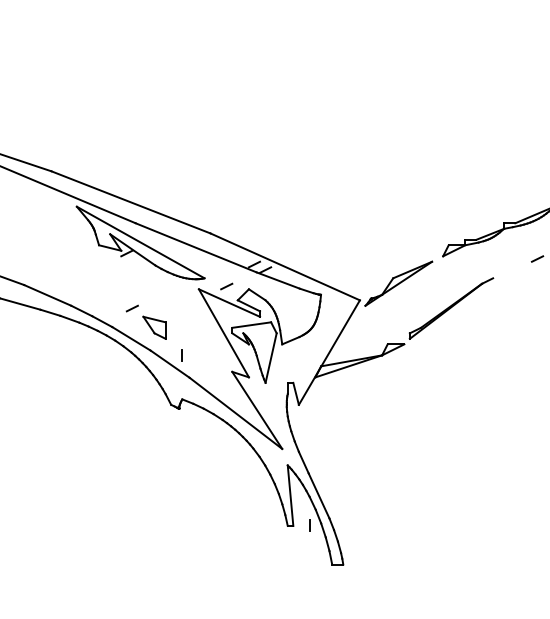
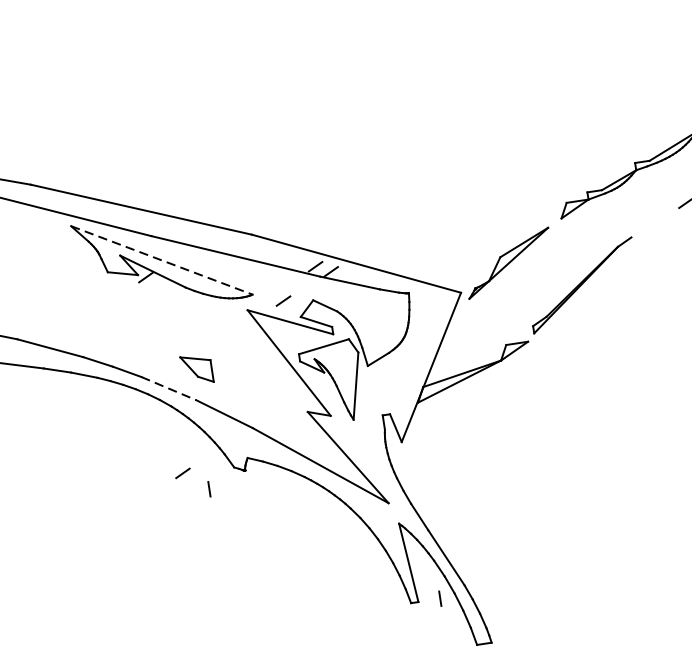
line: (141, 242) -> (162, 260), solid -> dashed
line: (131, 308) -> (181, 473), moved
line: (131, 338) -> (168, 388), solid -> dashed
line: (181, 355) -> (208, 489), moved

